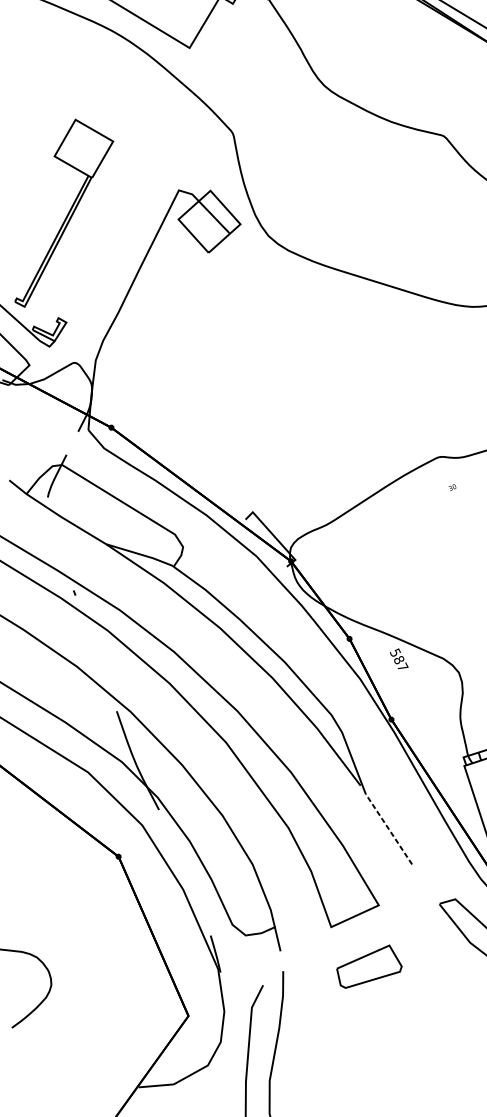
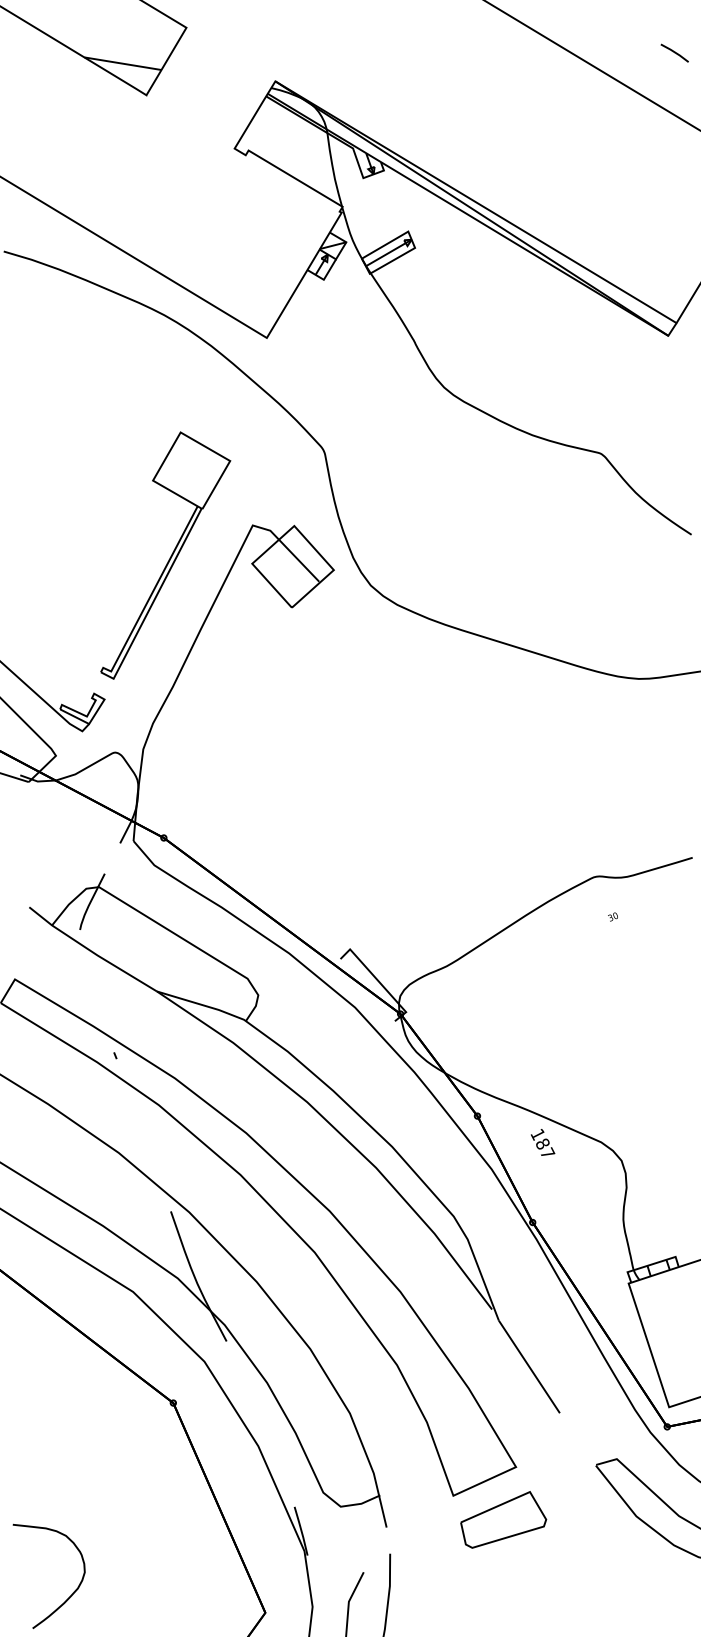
part: (64, 213) -> (165, 555), moved
text: (395, 652) -> (537, 1134), 587 -> 187
line: (389, 828) -> (529, 1366), dashed -> solid
part: (369, 966) -> (503, 1519), moved

